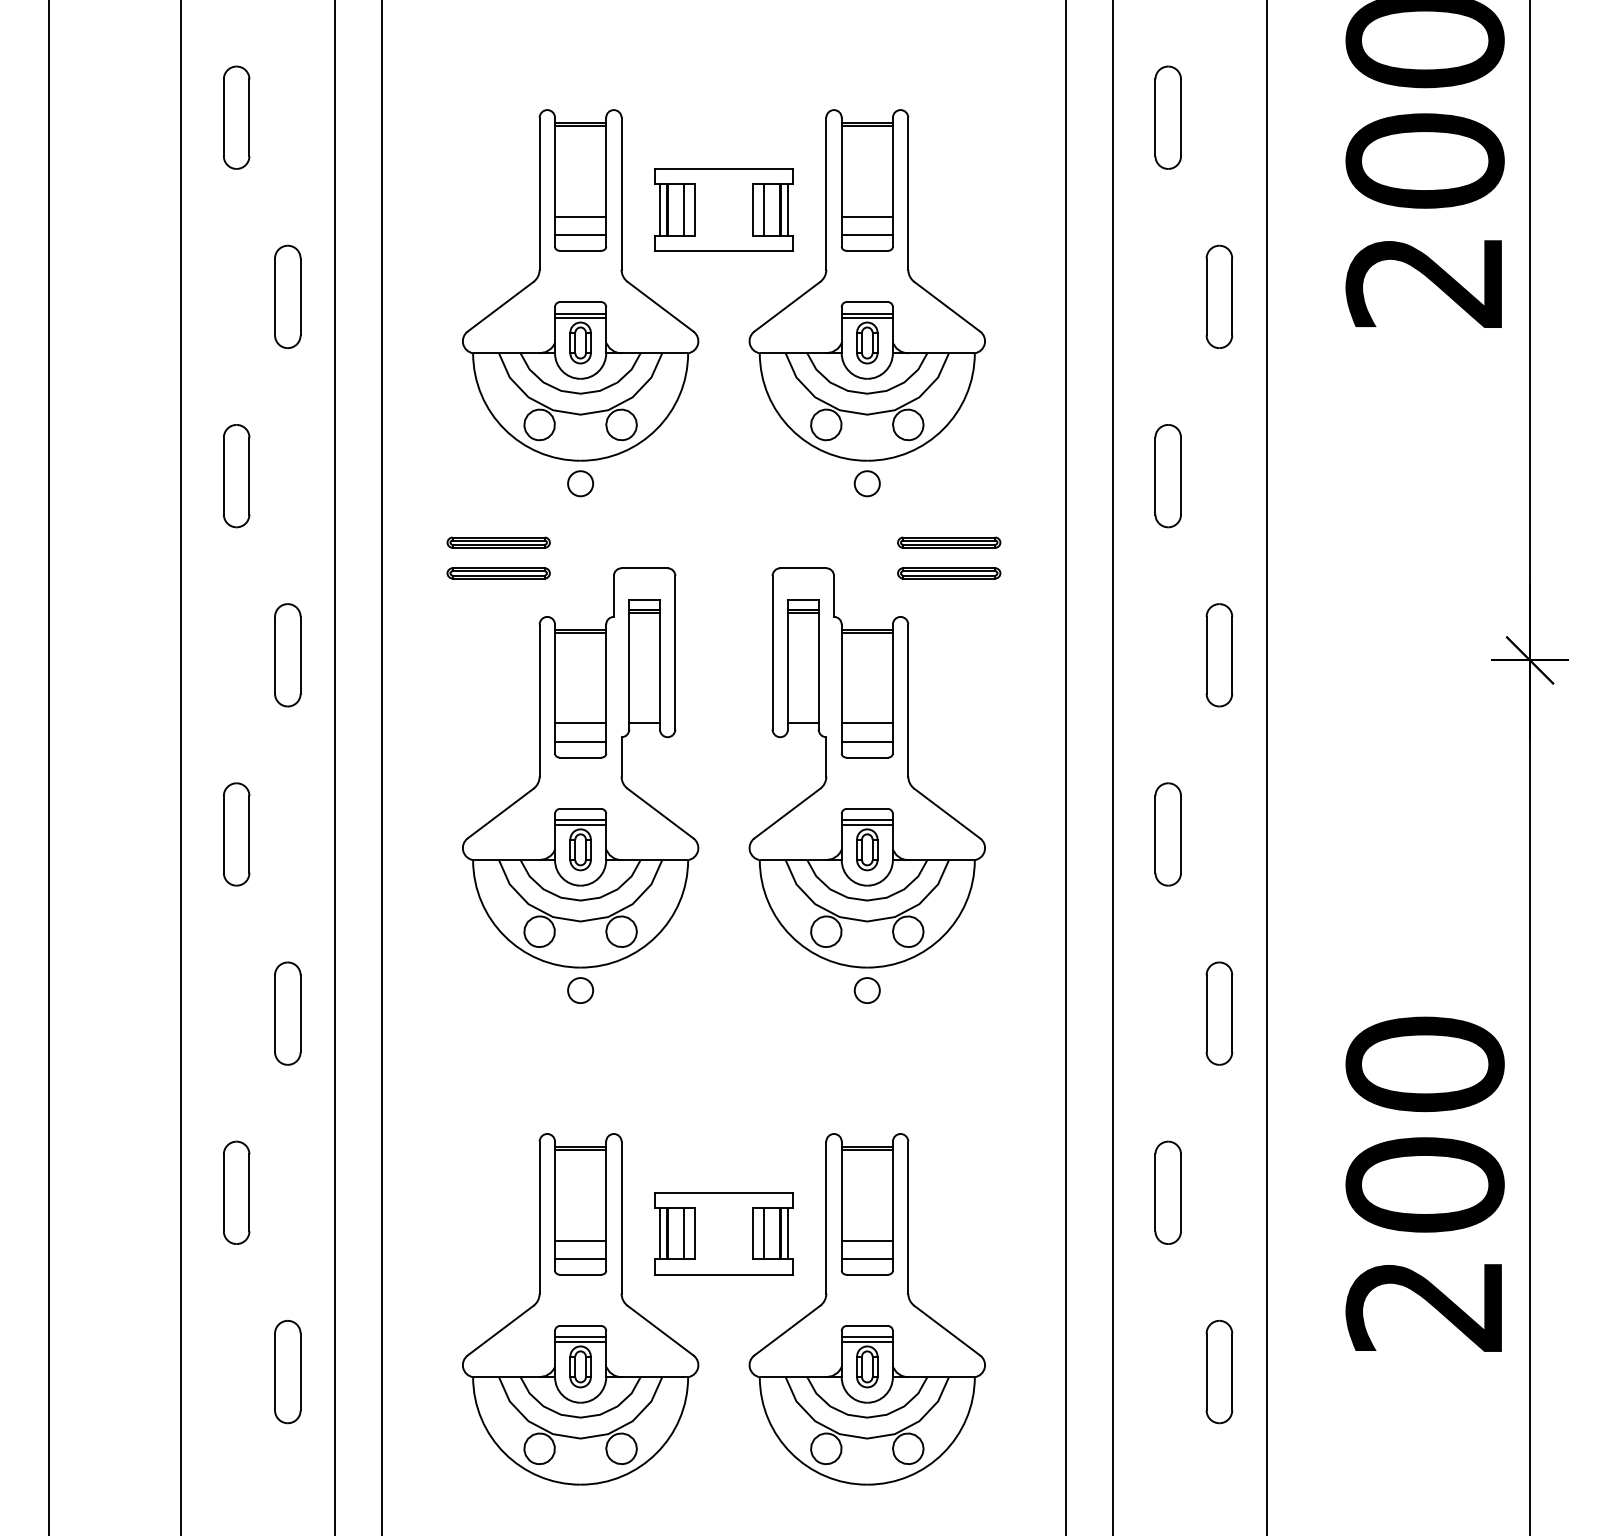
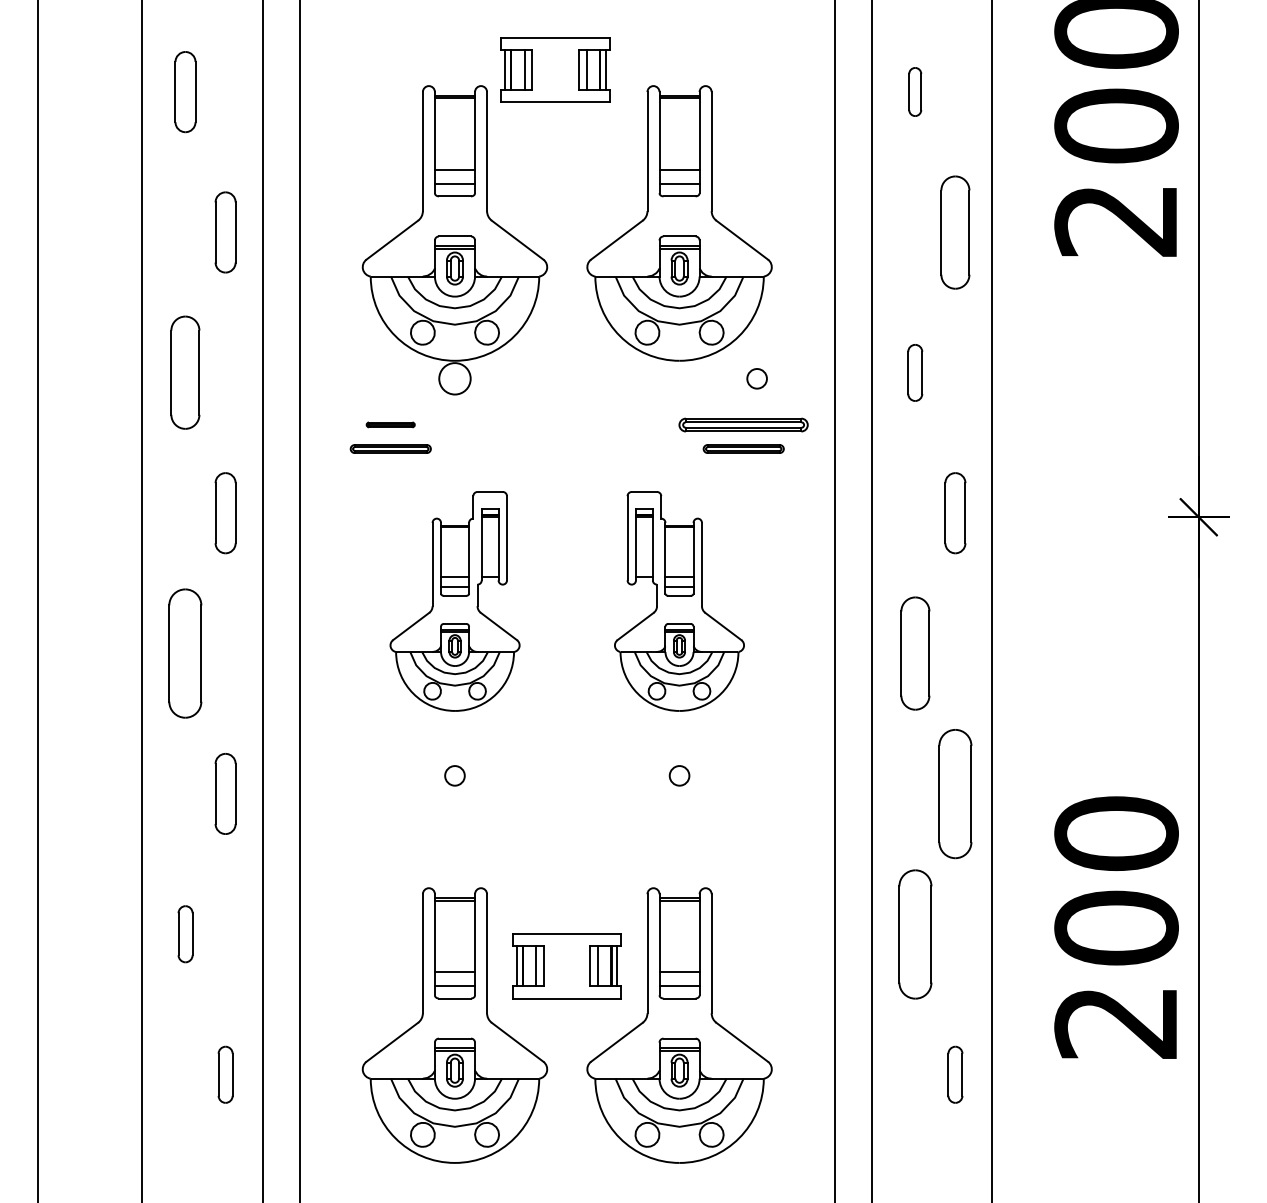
part: (1167, 117) -> (914, 91), size x0.6
part: (723, 209) -> (555, 69), moved
part: (1219, 296) -> (955, 232), size x1.4
part: (236, 476) -> (185, 373), size x1.4
part: (1167, 476) -> (914, 373), size x0.7
circle: (580, 483) -> (454, 378), size x1.6
circle: (866, 483) -> (756, 378), moved
part: (498, 542) -> (390, 424), size x0.6
part: (949, 542) -> (743, 424), size x1.6
part: (580, 767) -> (454, 601), size x0.7
part: (866, 767) -> (678, 601), size x0.7
part: (236, 834) -> (185, 653), size x1.6
part: (1167, 834) -> (914, 653), size x1.4
part: (1219, 1013) -> (955, 793), size x1.6
part: (236, 1192) -> (185, 934), size x0.7
part: (1167, 1192) -> (914, 934), size x1.6
part: (287, 1372) -> (225, 1075), size x0.7
part: (1219, 1372) -> (955, 1075), size x0.7

